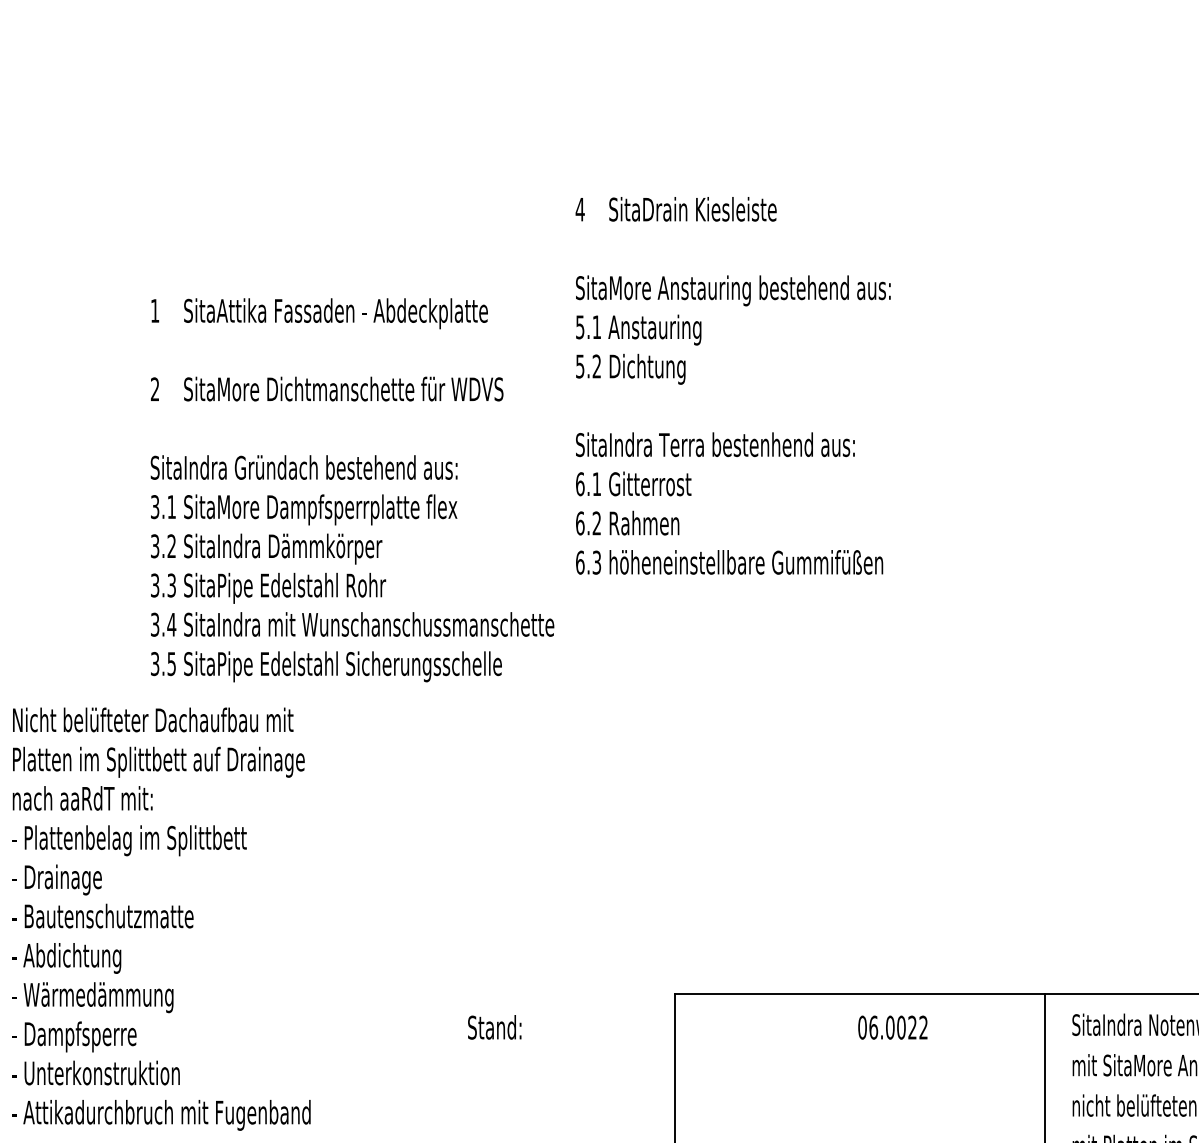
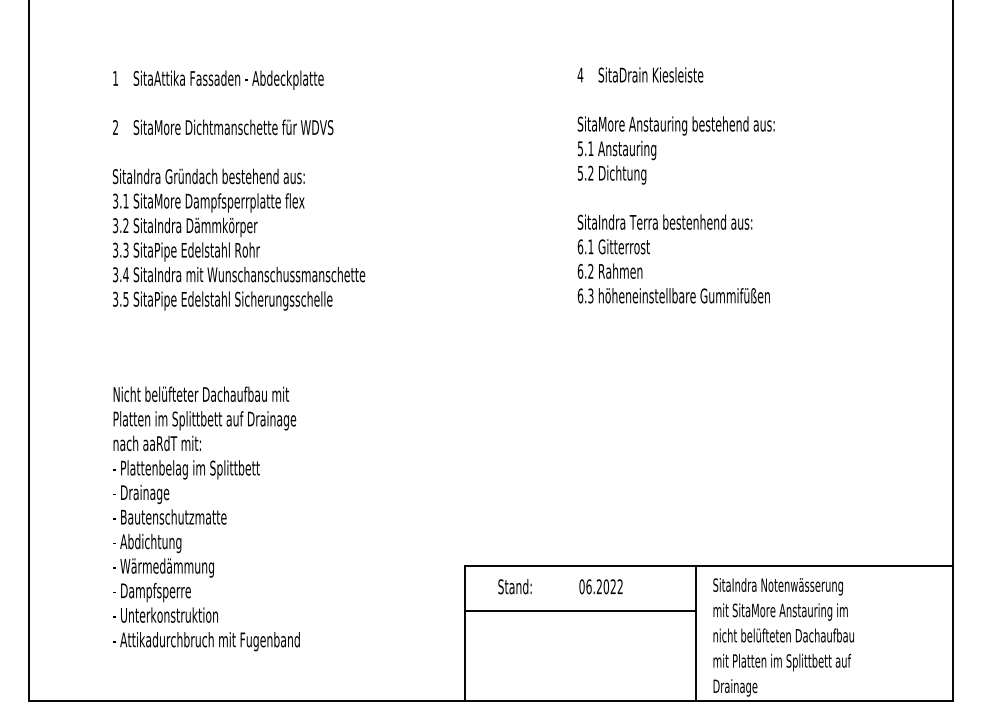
text: (732, 386) -> (675, 185), moved
text: (351, 490) -> (238, 190), moved
text: (161, 918) -> (206, 518), moved
text: (493, 1027) -> (514, 586), moved
text: (890, 1027) -> (599, 586), 06.0022 -> 06.2022
line: (860, 1065) -> (580, 610), added

